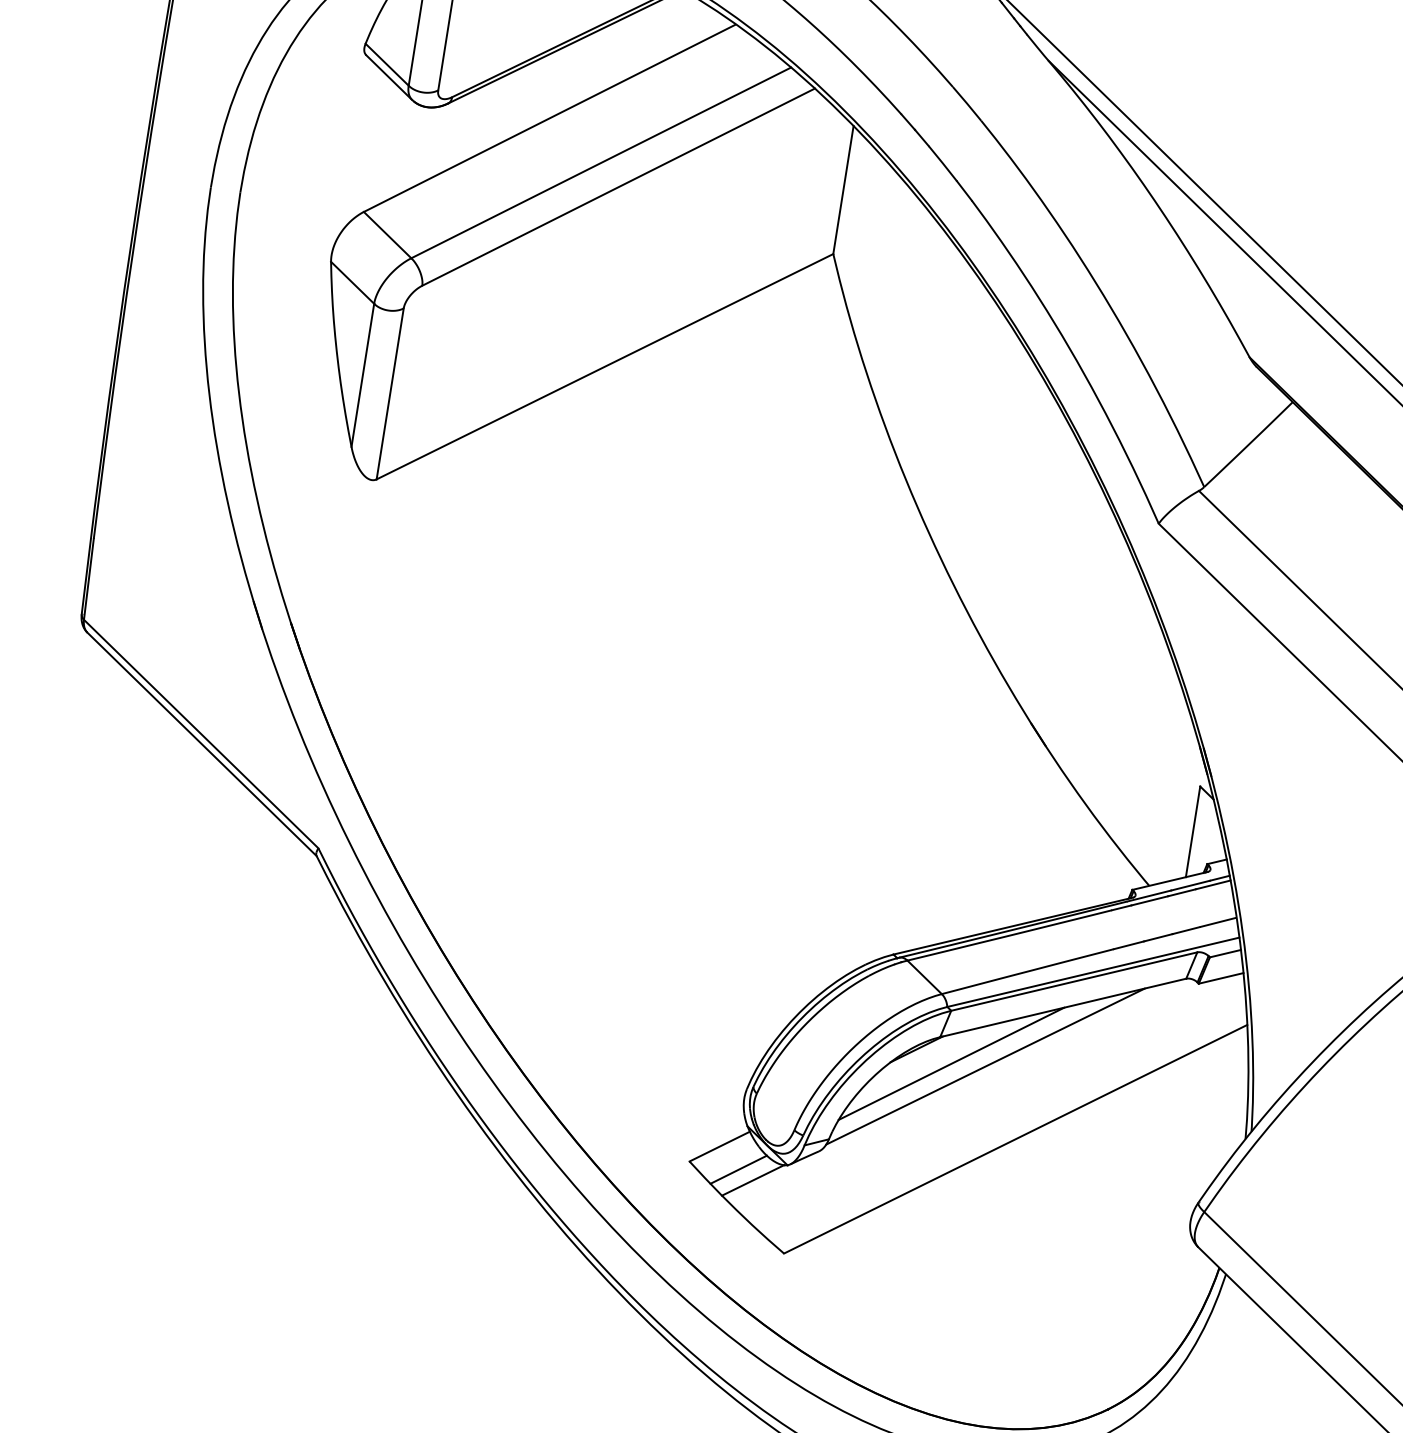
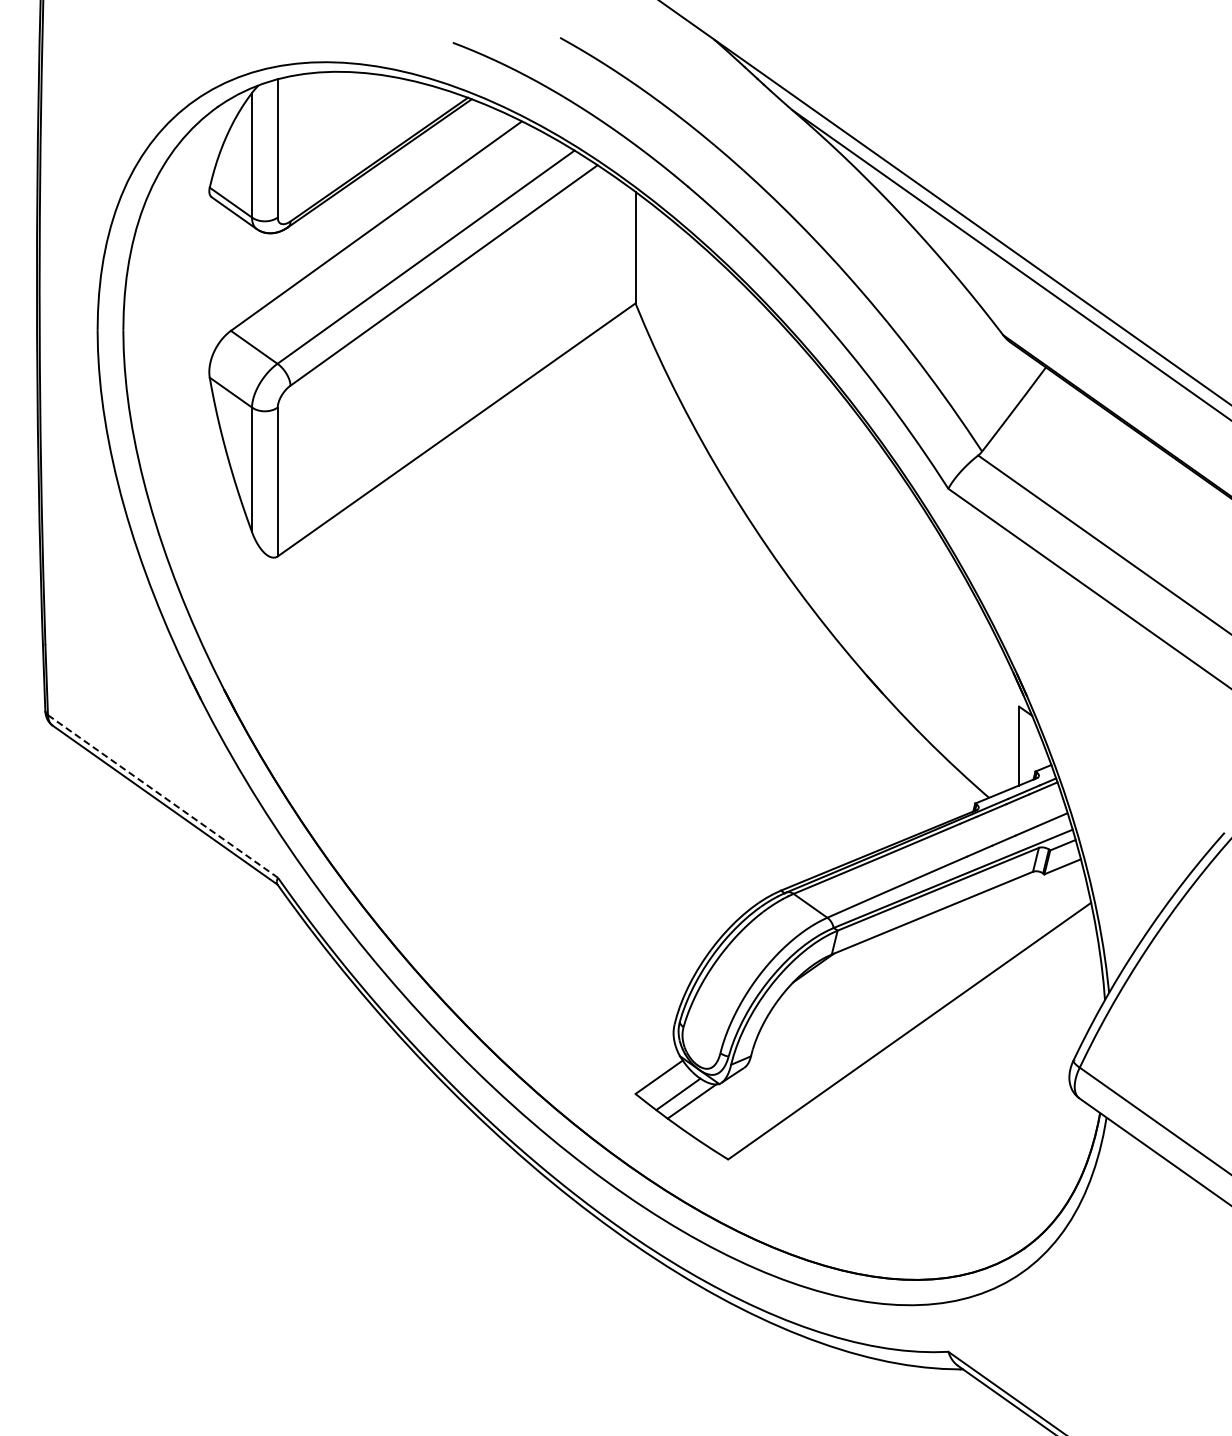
line: (200, 734) -> (162, 796), solid -> dashed
line: (950, 1063) -> (844, 975), removed
line: (985, 1066) -> (874, 973), removed

